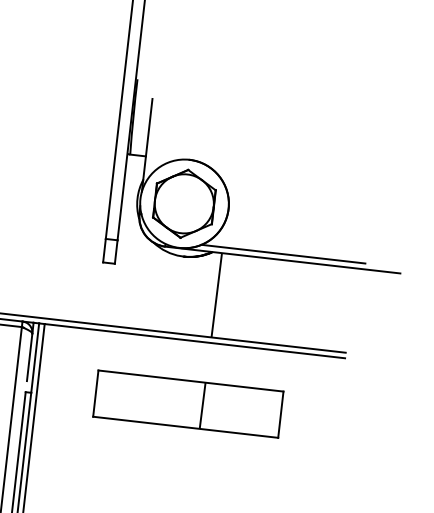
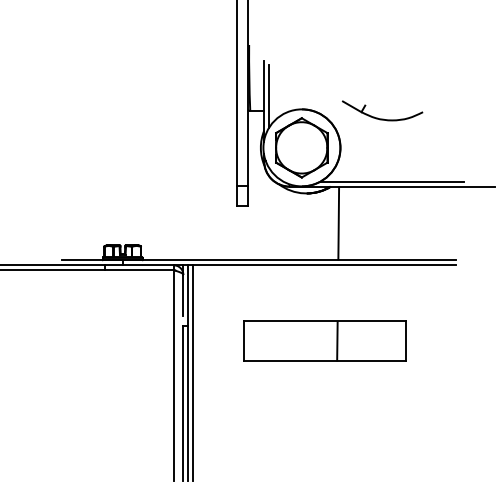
line: (154, 140) -> (269, 96), added
part: (280, 180) -> (382, 118), added
part: (187, 403) -> (324, 340), moved

